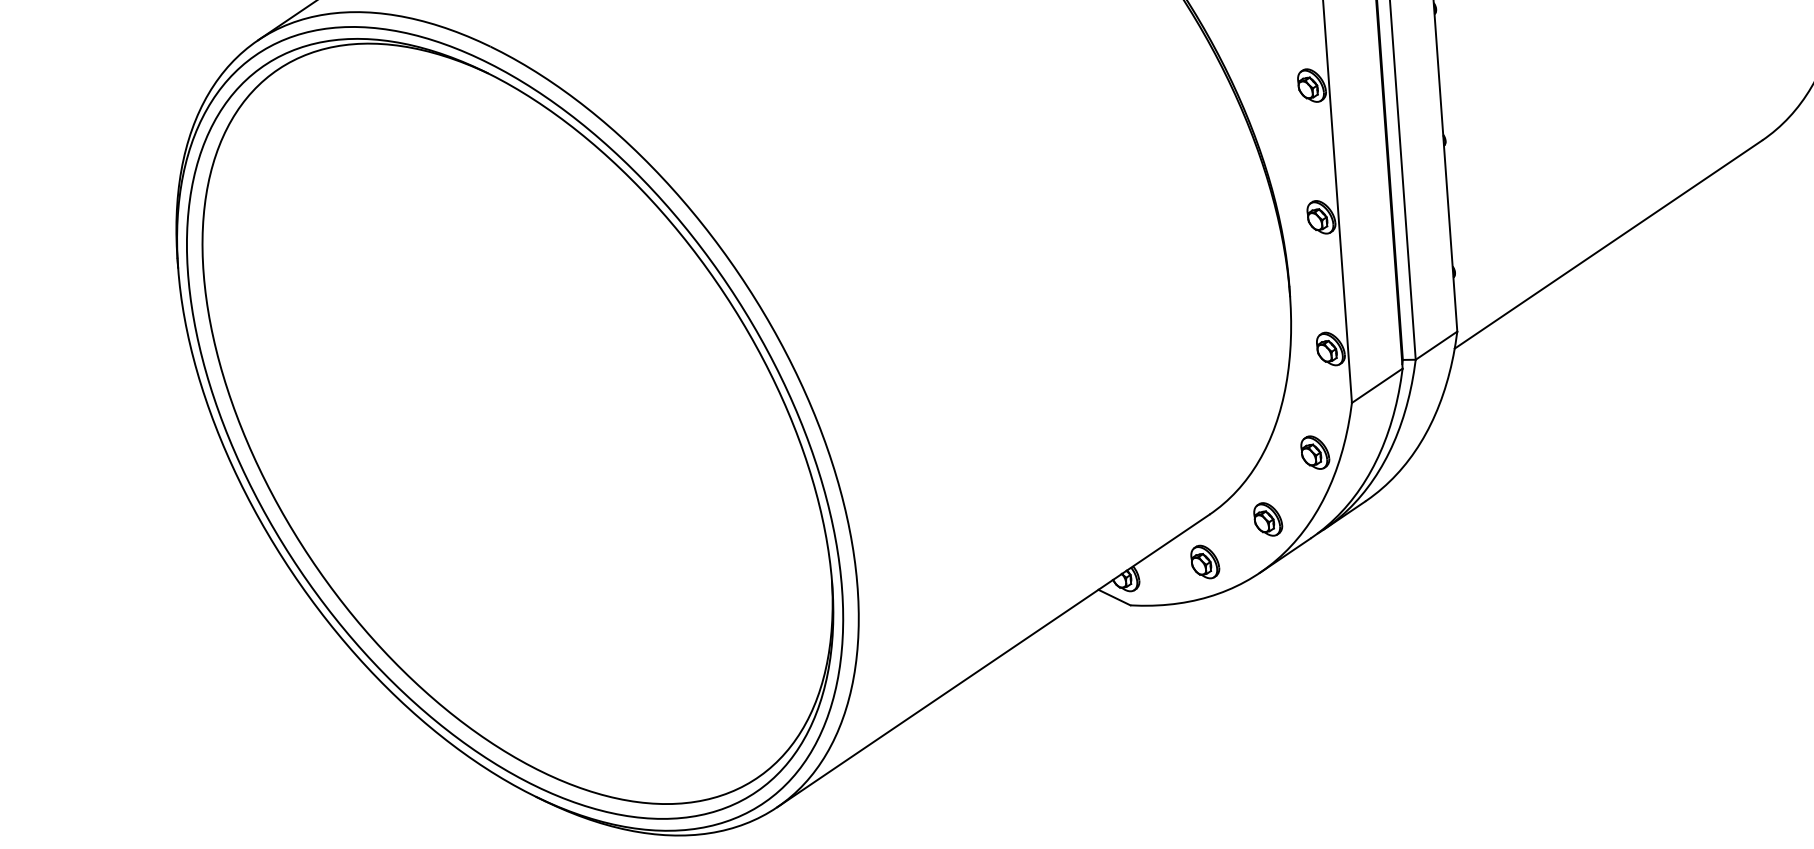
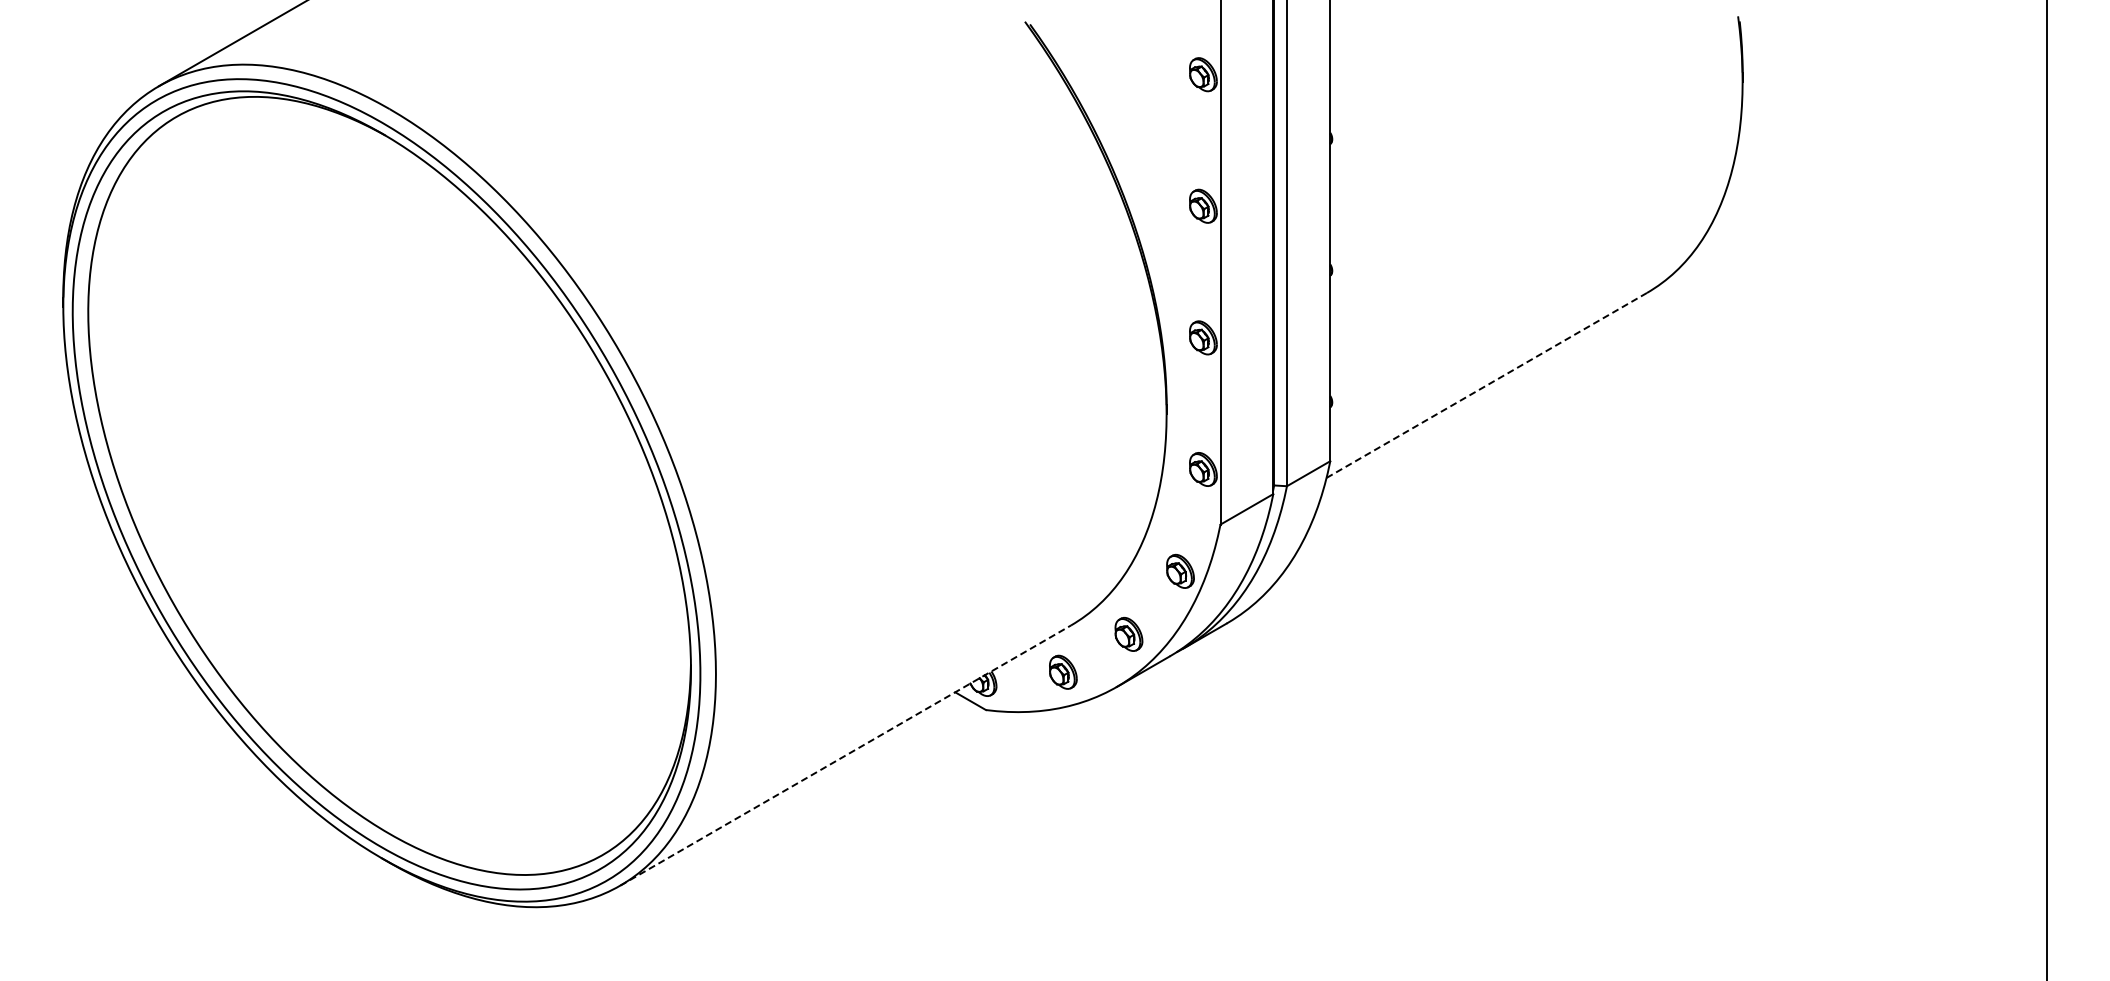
line: (1609, 244) -> (1487, 385), solid -> dashed
line: (994, 660) -> (846, 755), solid -> dashed

